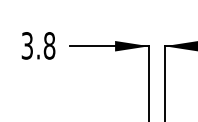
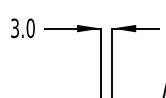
text: (49, 46) -> (30, 28), 3.8 -> 3.0

